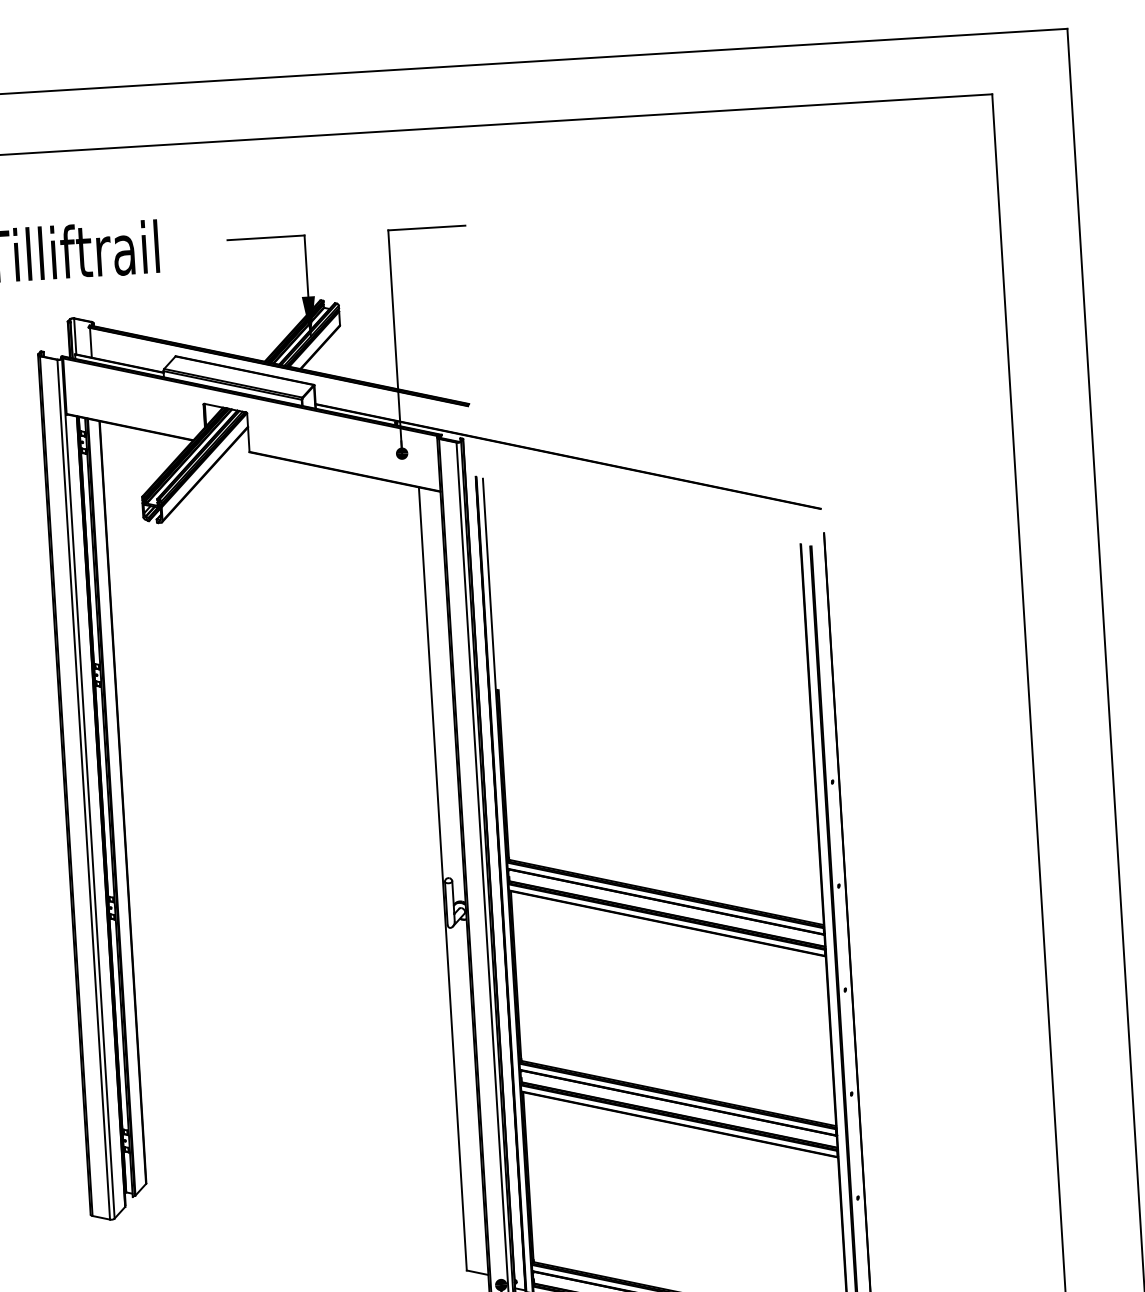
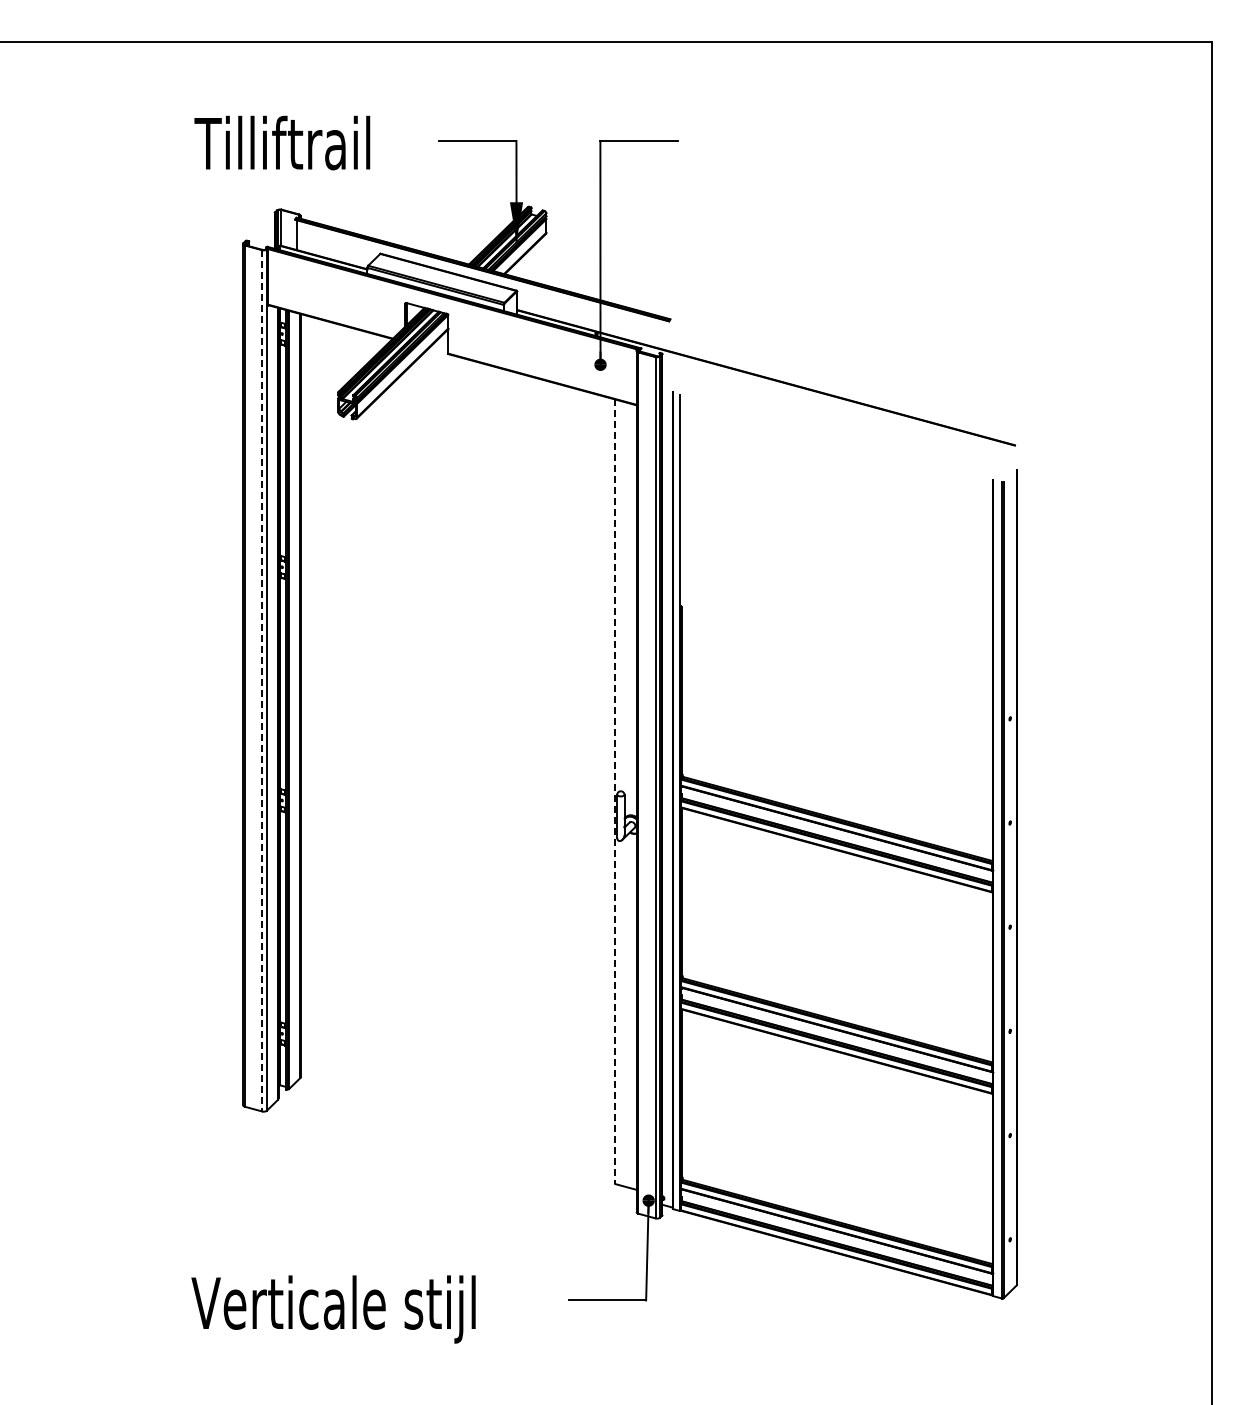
line: (83, 789) -> (262, 680), solid -> dashed
line: (443, 879) -> (615, 792), solid -> dashed

